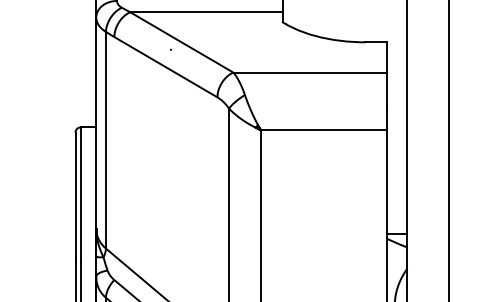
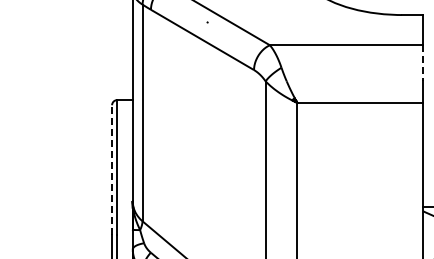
line: (386, 91) -> (423, 64), solid -> dashed
line: (75, 197) -> (112, 170), solid -> dashed

